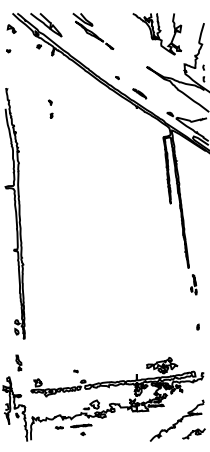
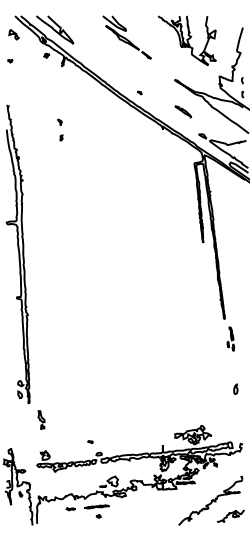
part: (92, 31) -> (126, 37), moved
part: (139, 93) -> (183, 111), moved
part: (197, 327) -> (235, 389), size x1.6
part: (18, 363) -> (41, 420), moved

